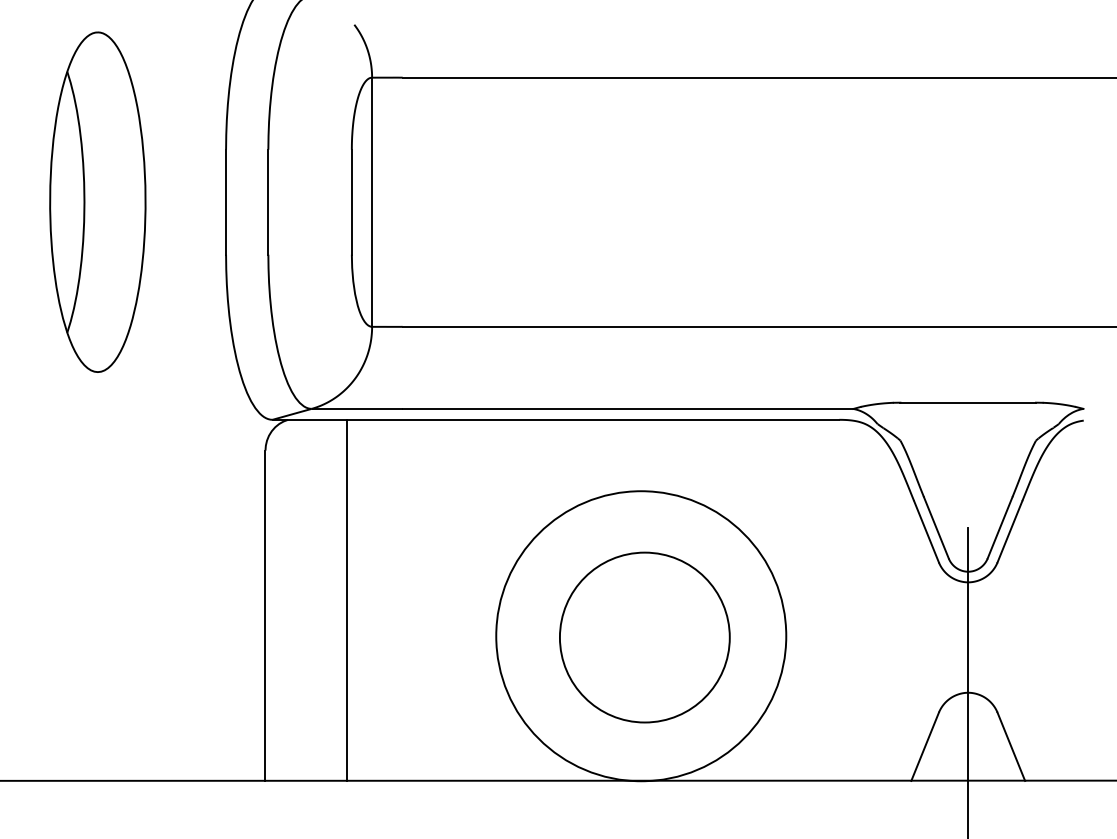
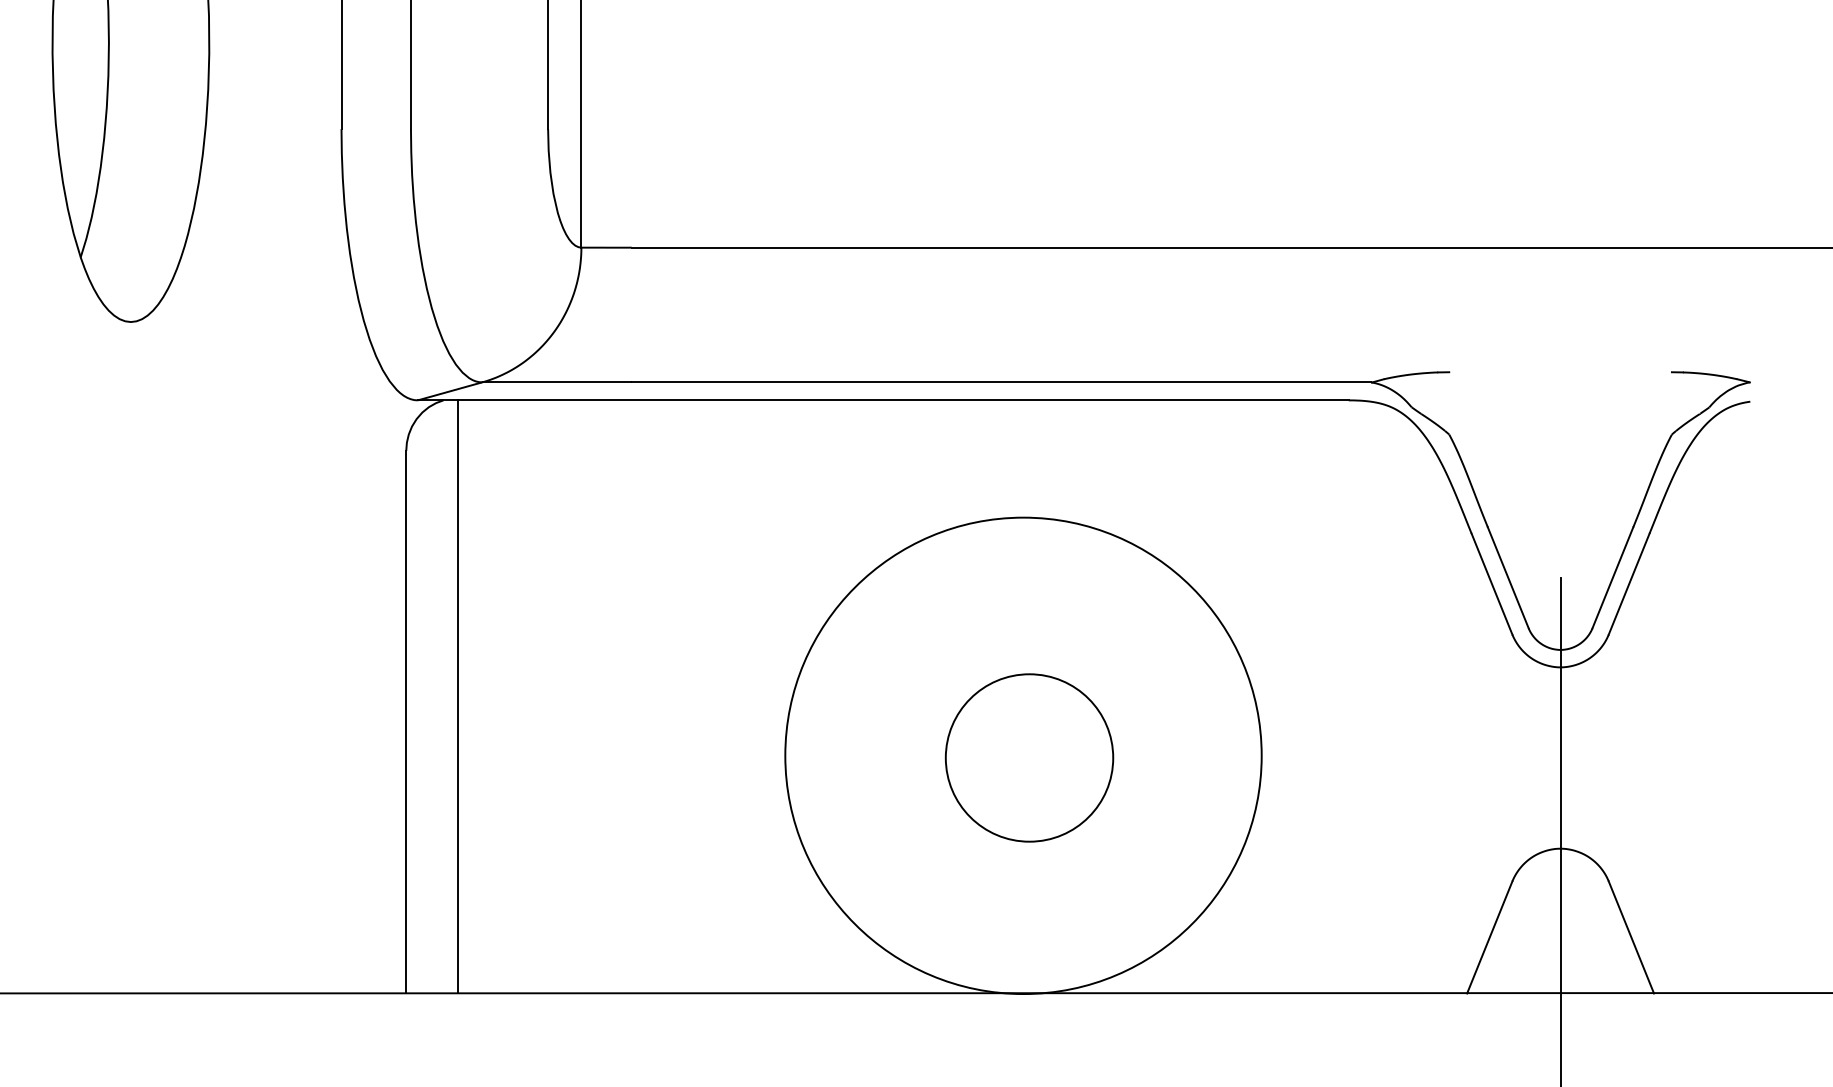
line: (968, 402) -> (1561, 371), removed
line: (347, 599) -> (458, 695), moved
circle: (644, 637) -> (1028, 757), size x0.6

